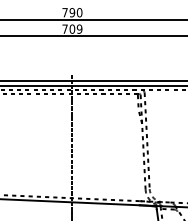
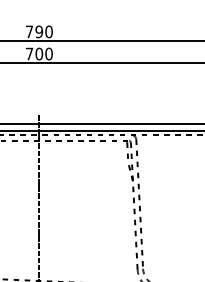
text: (79, 28) -> (48, 53), 709 -> 700

